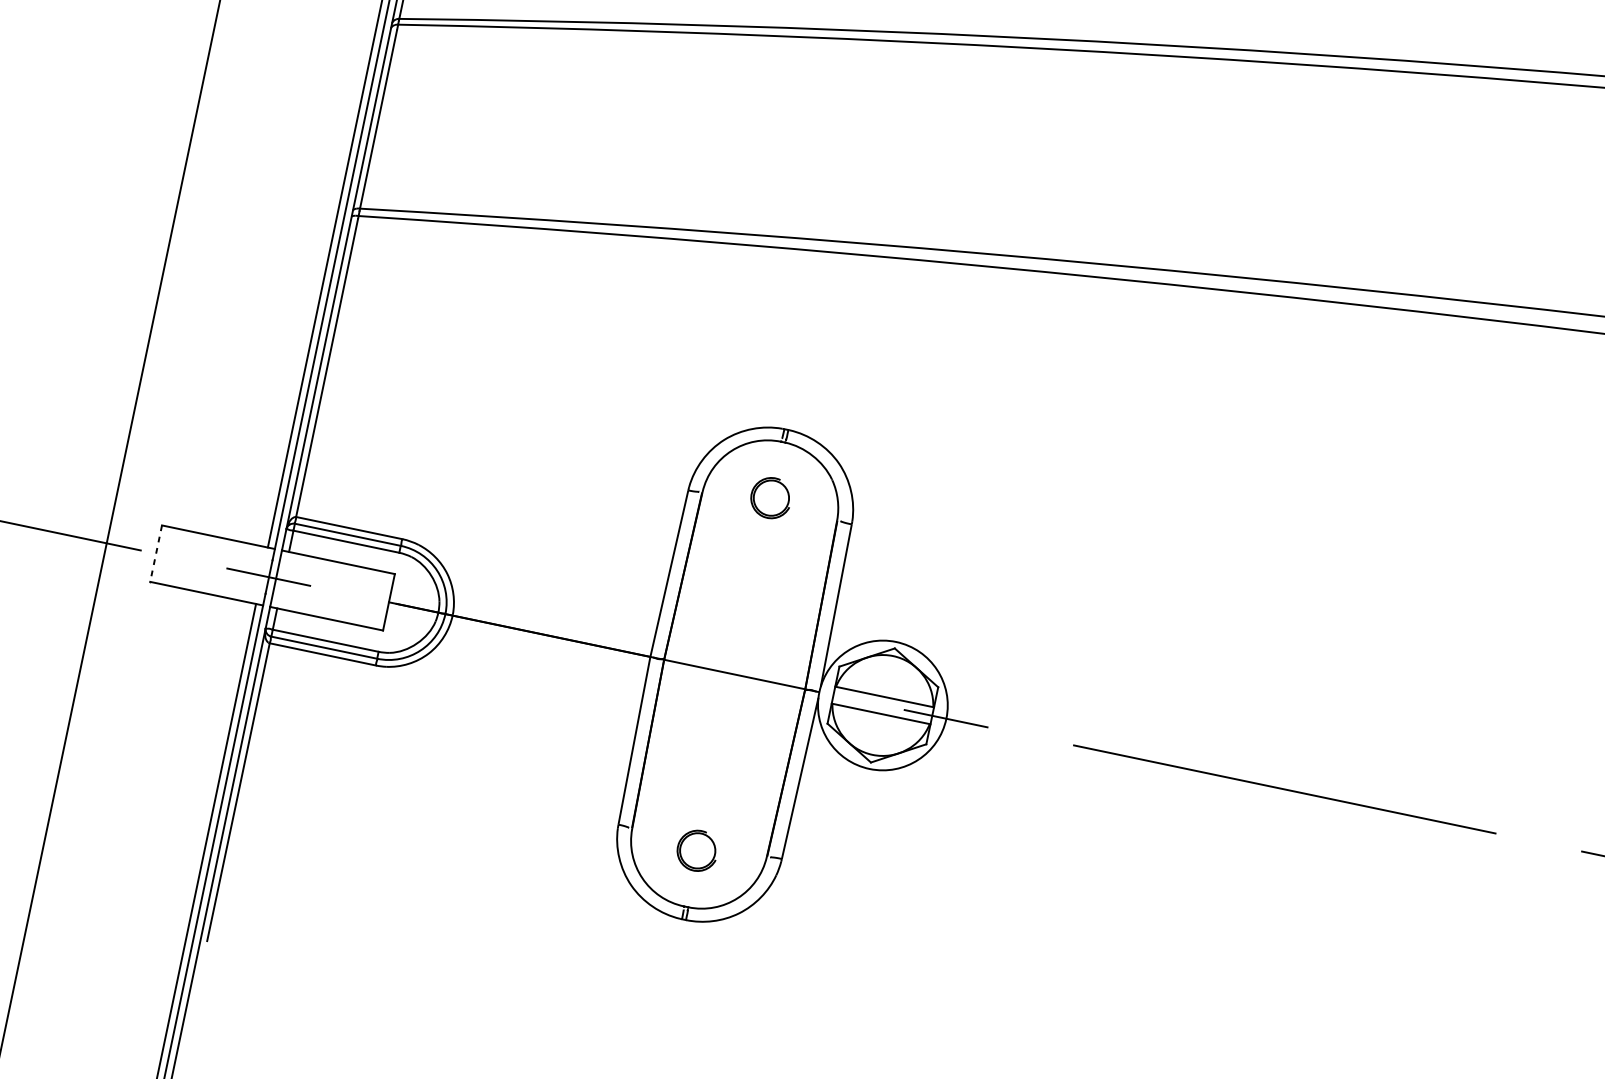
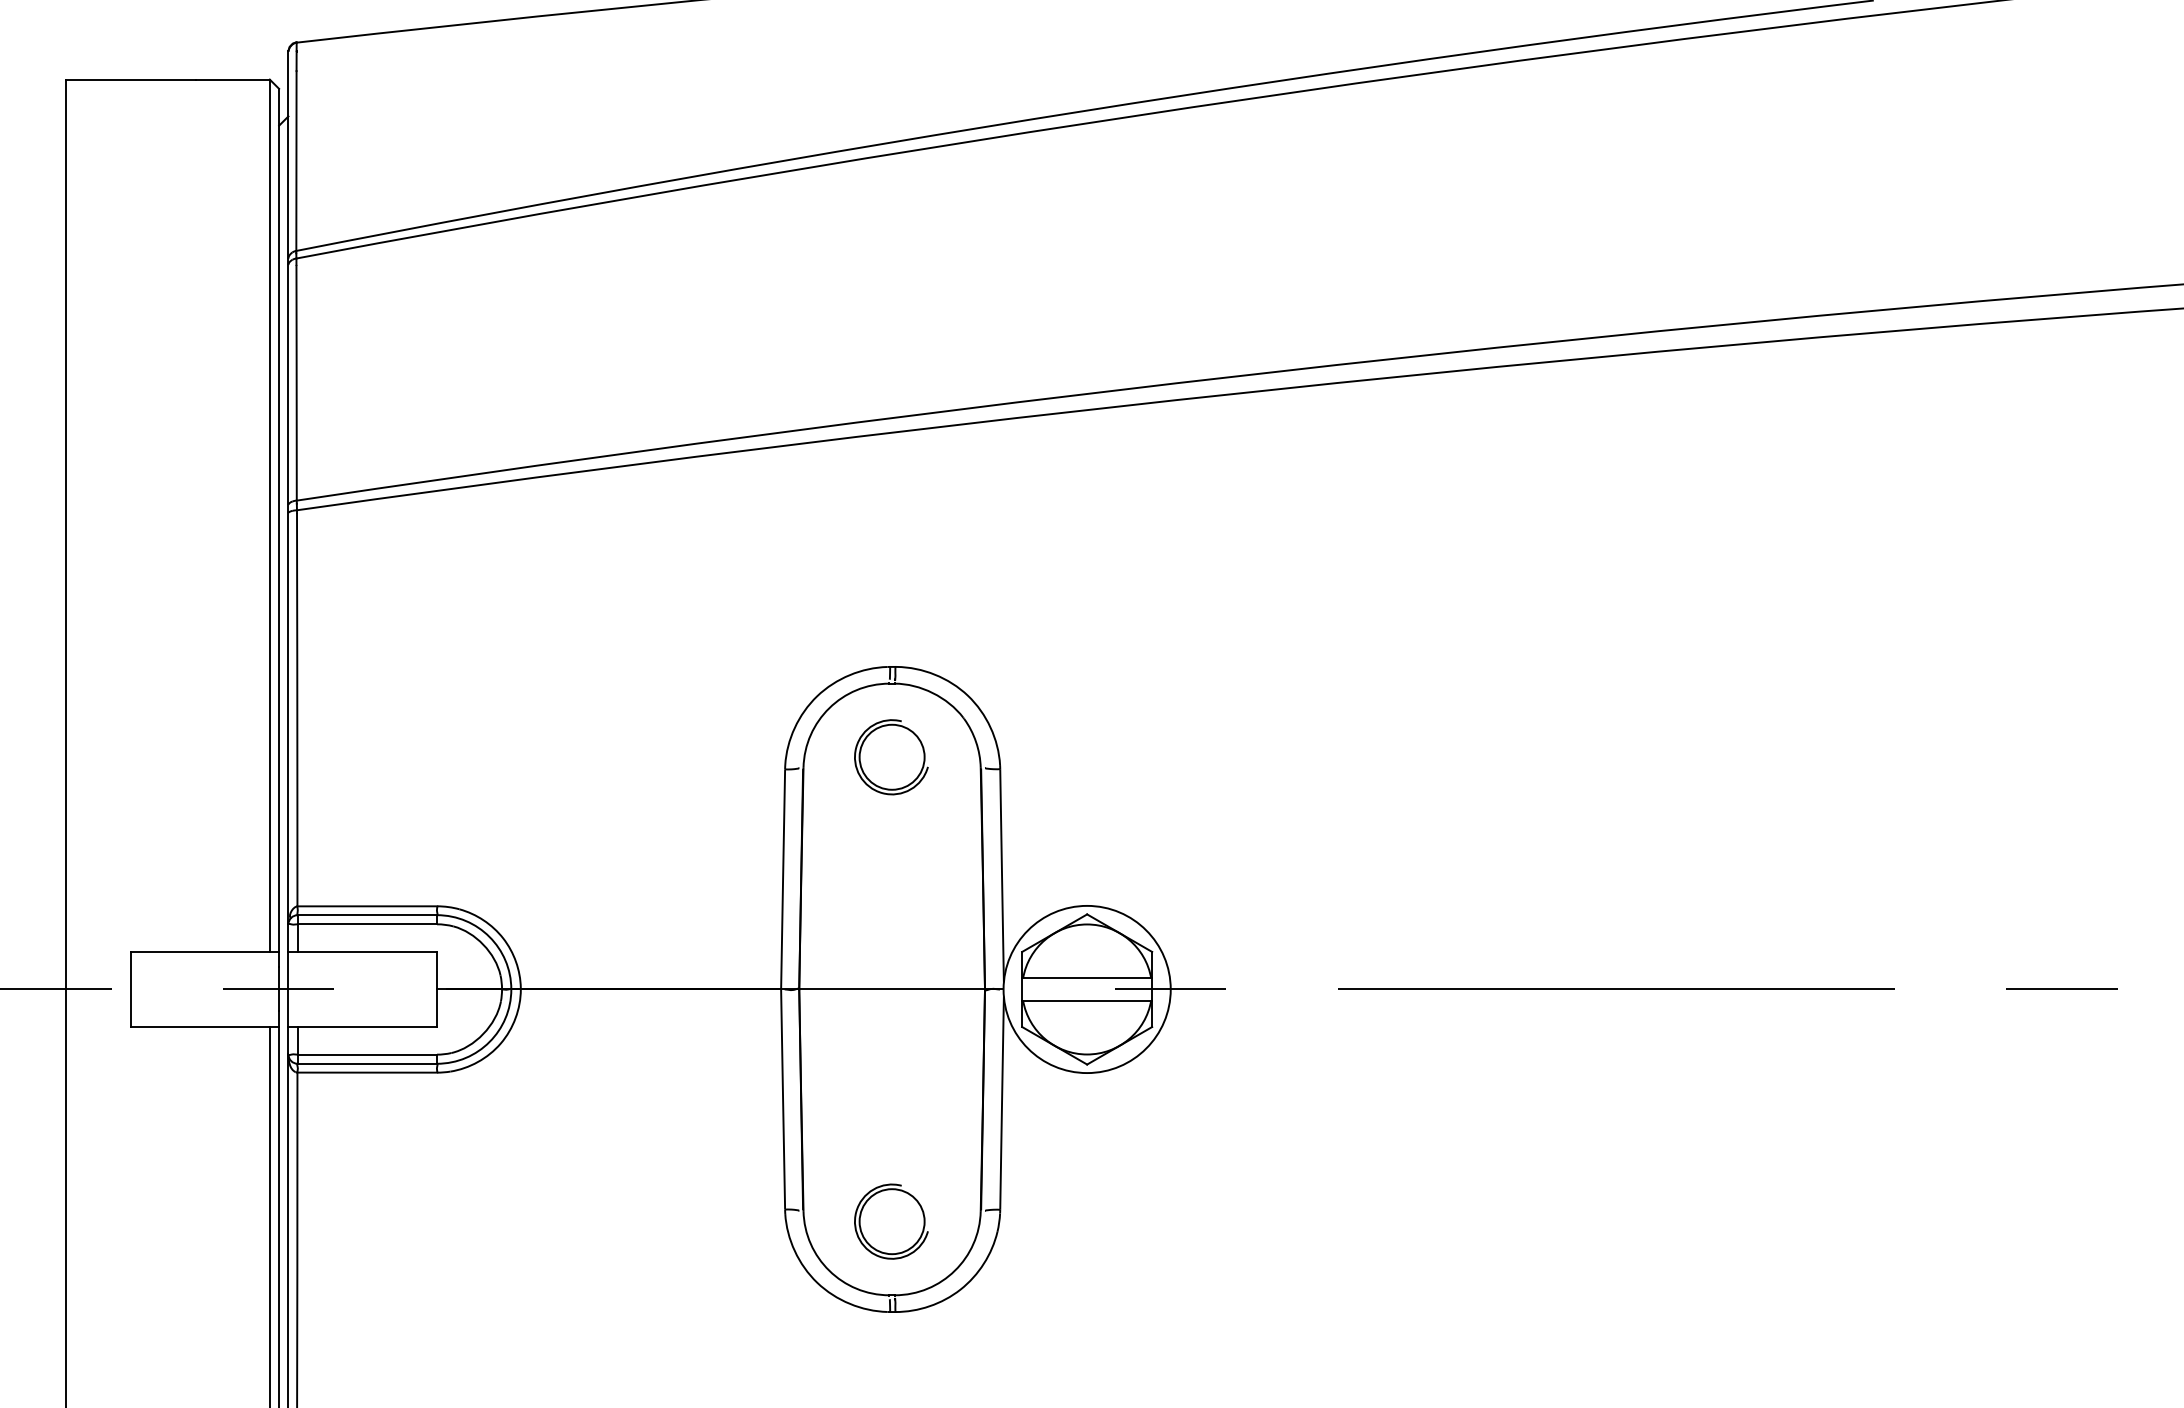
part: (771, 498) -> (891, 757), size x1.43
line: (156, 553) -> (130, 989), dashed -> solid
part: (697, 850) -> (891, 1221), size x1.43

